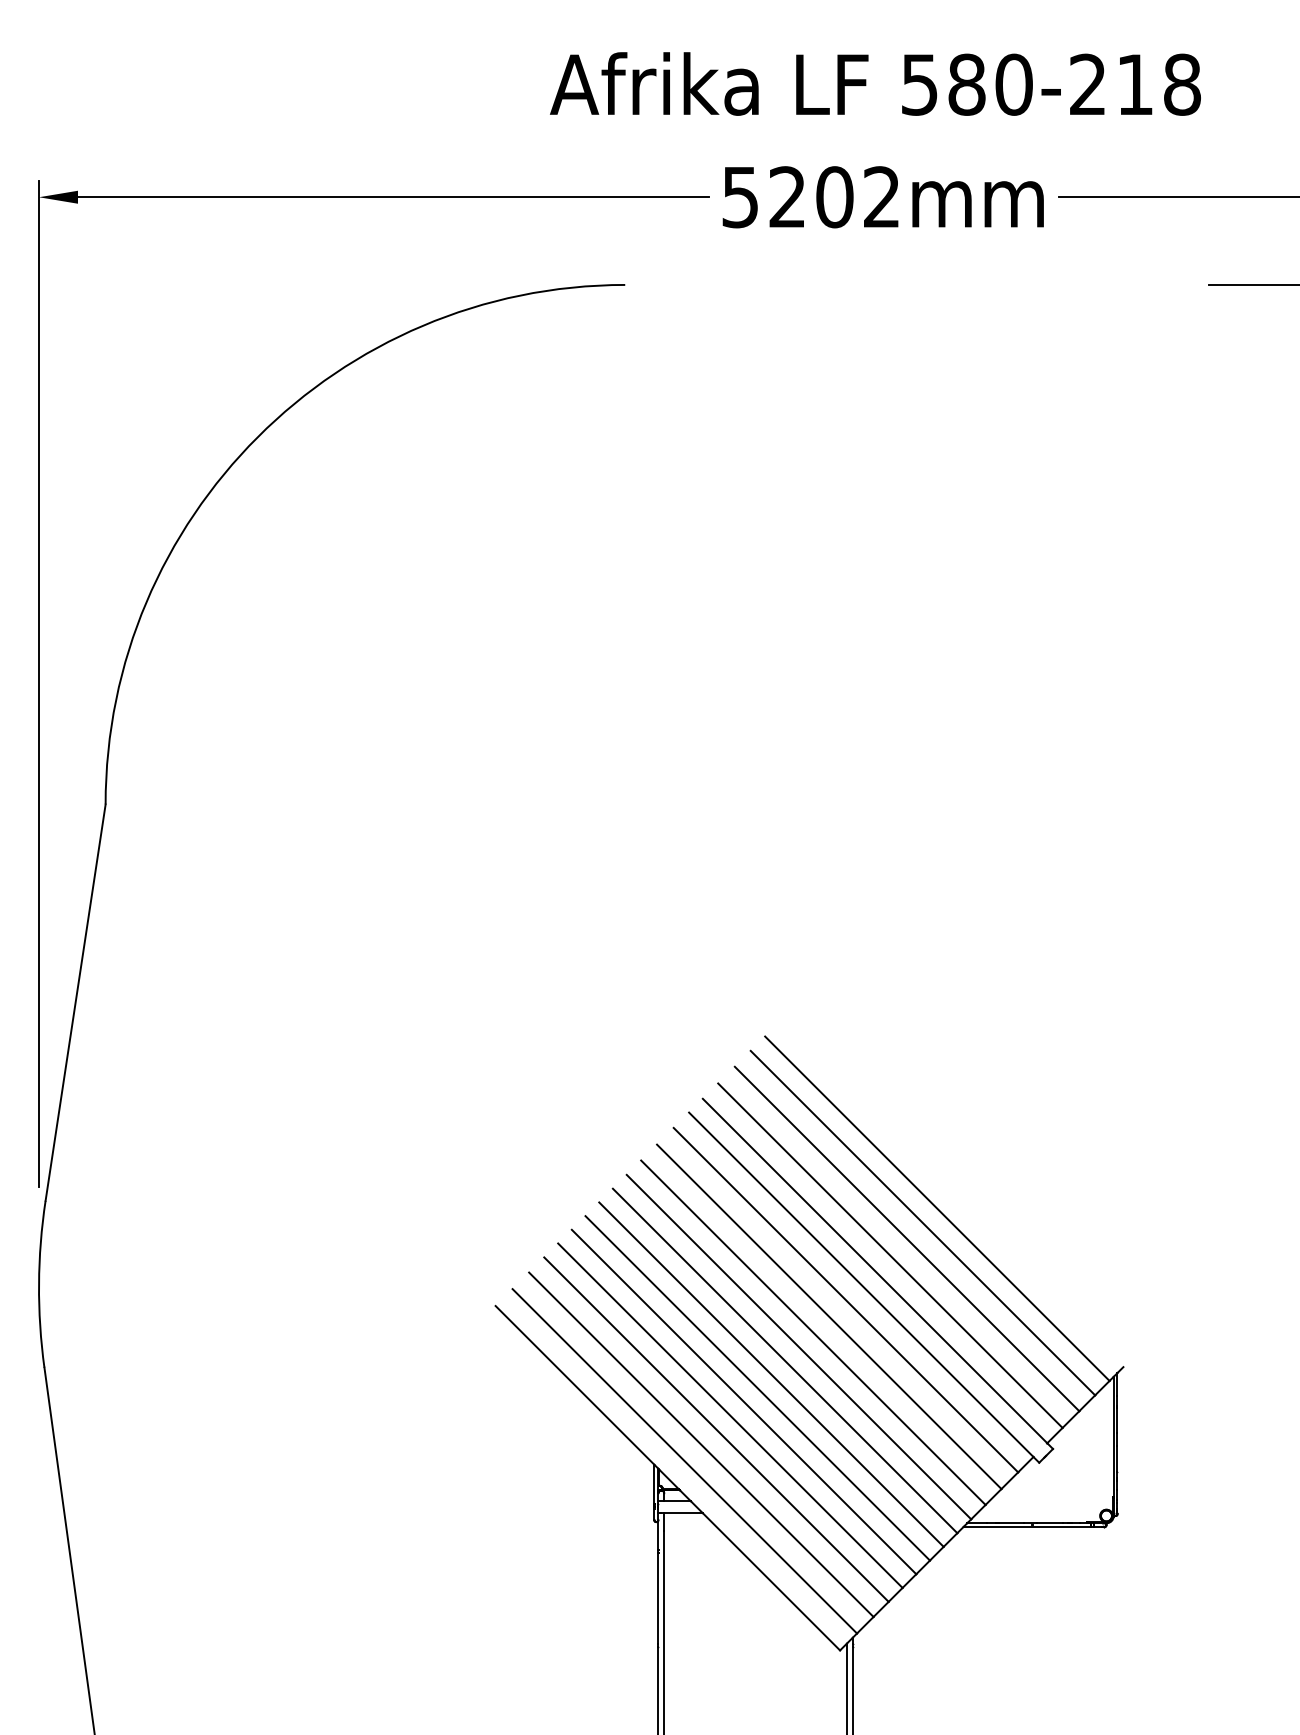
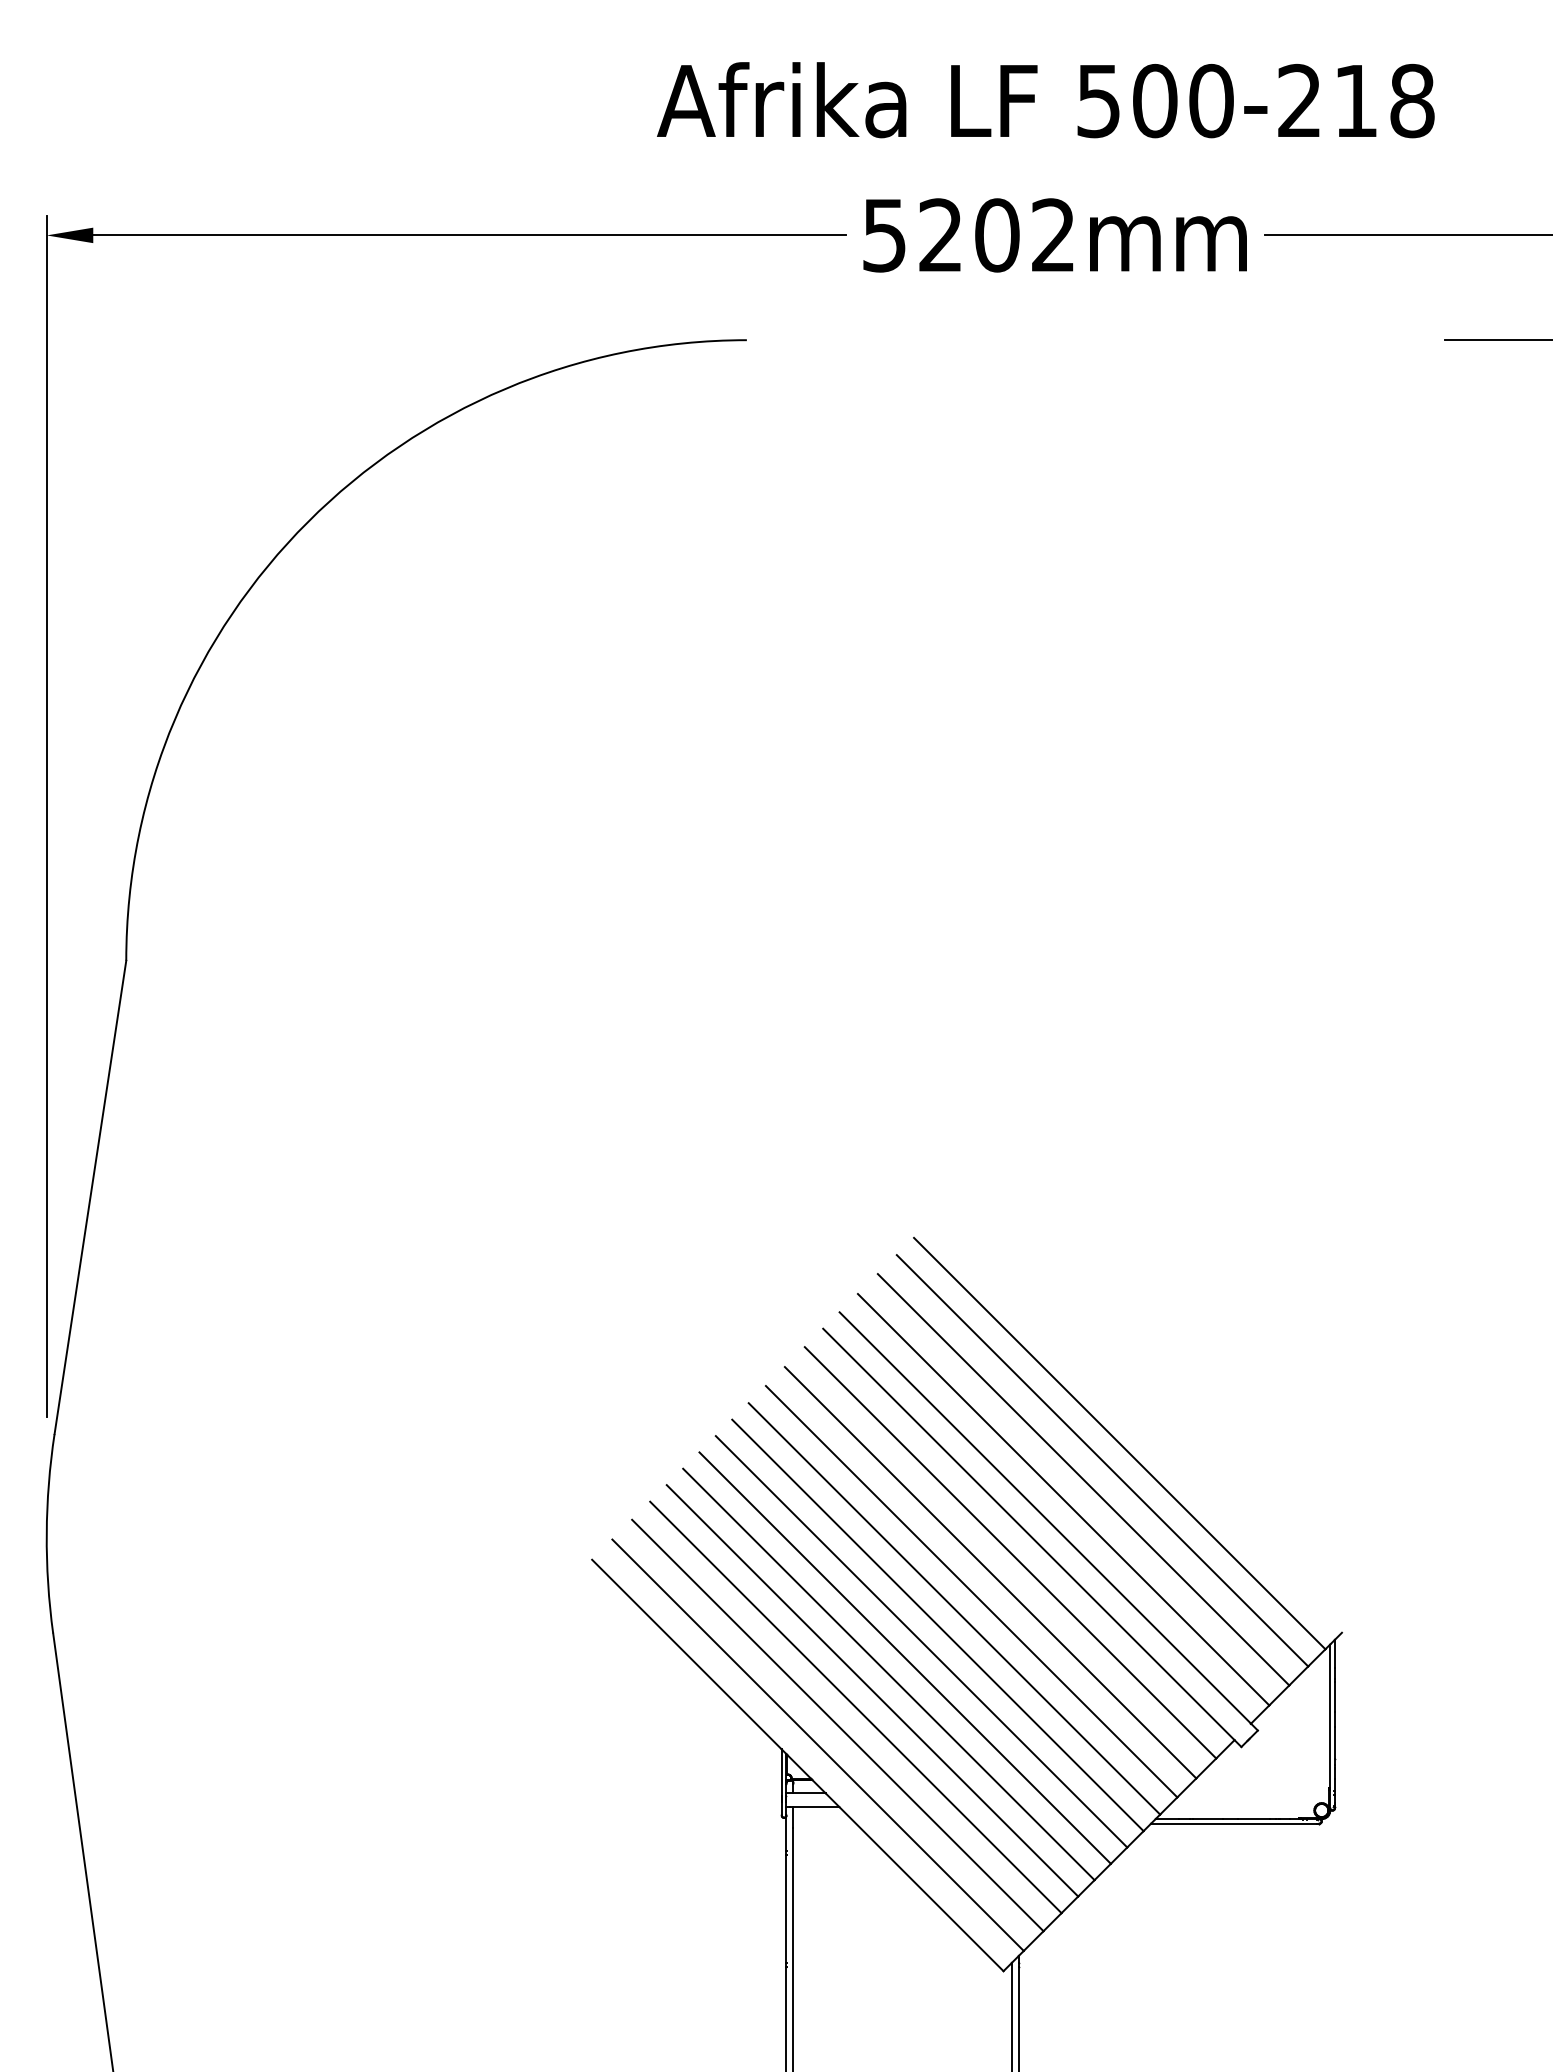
text: (967, 85) -> (1155, 101), 580-218 -> 500-218

